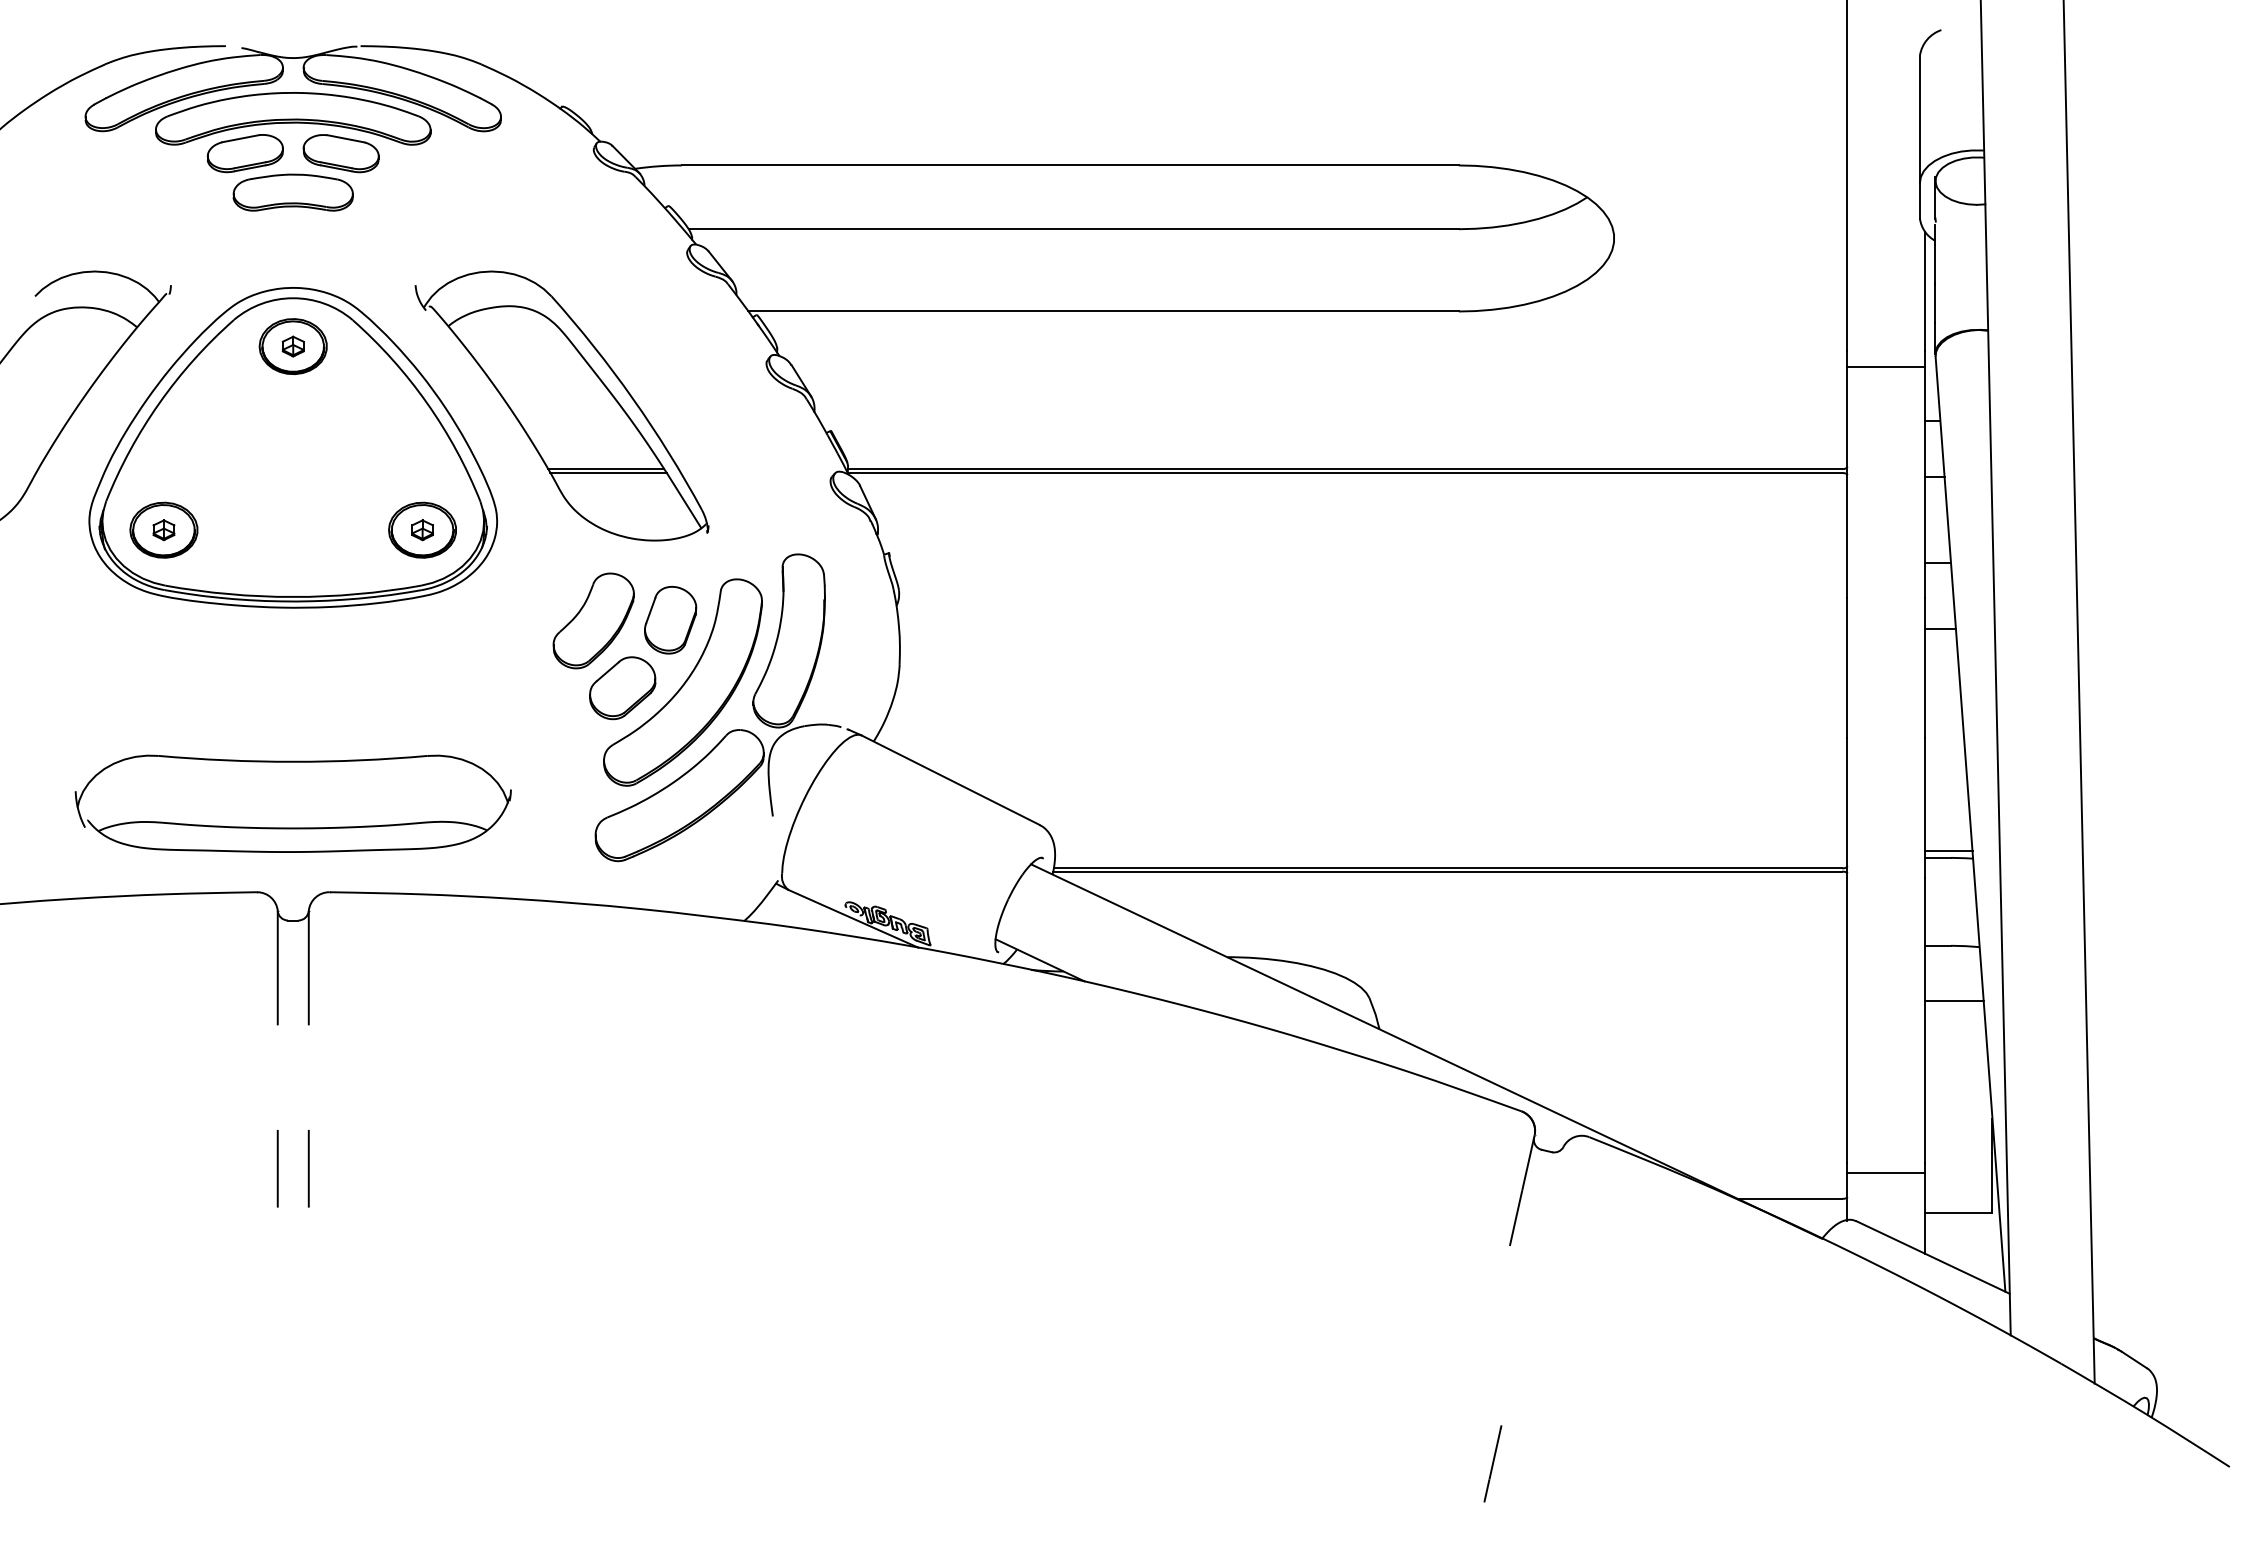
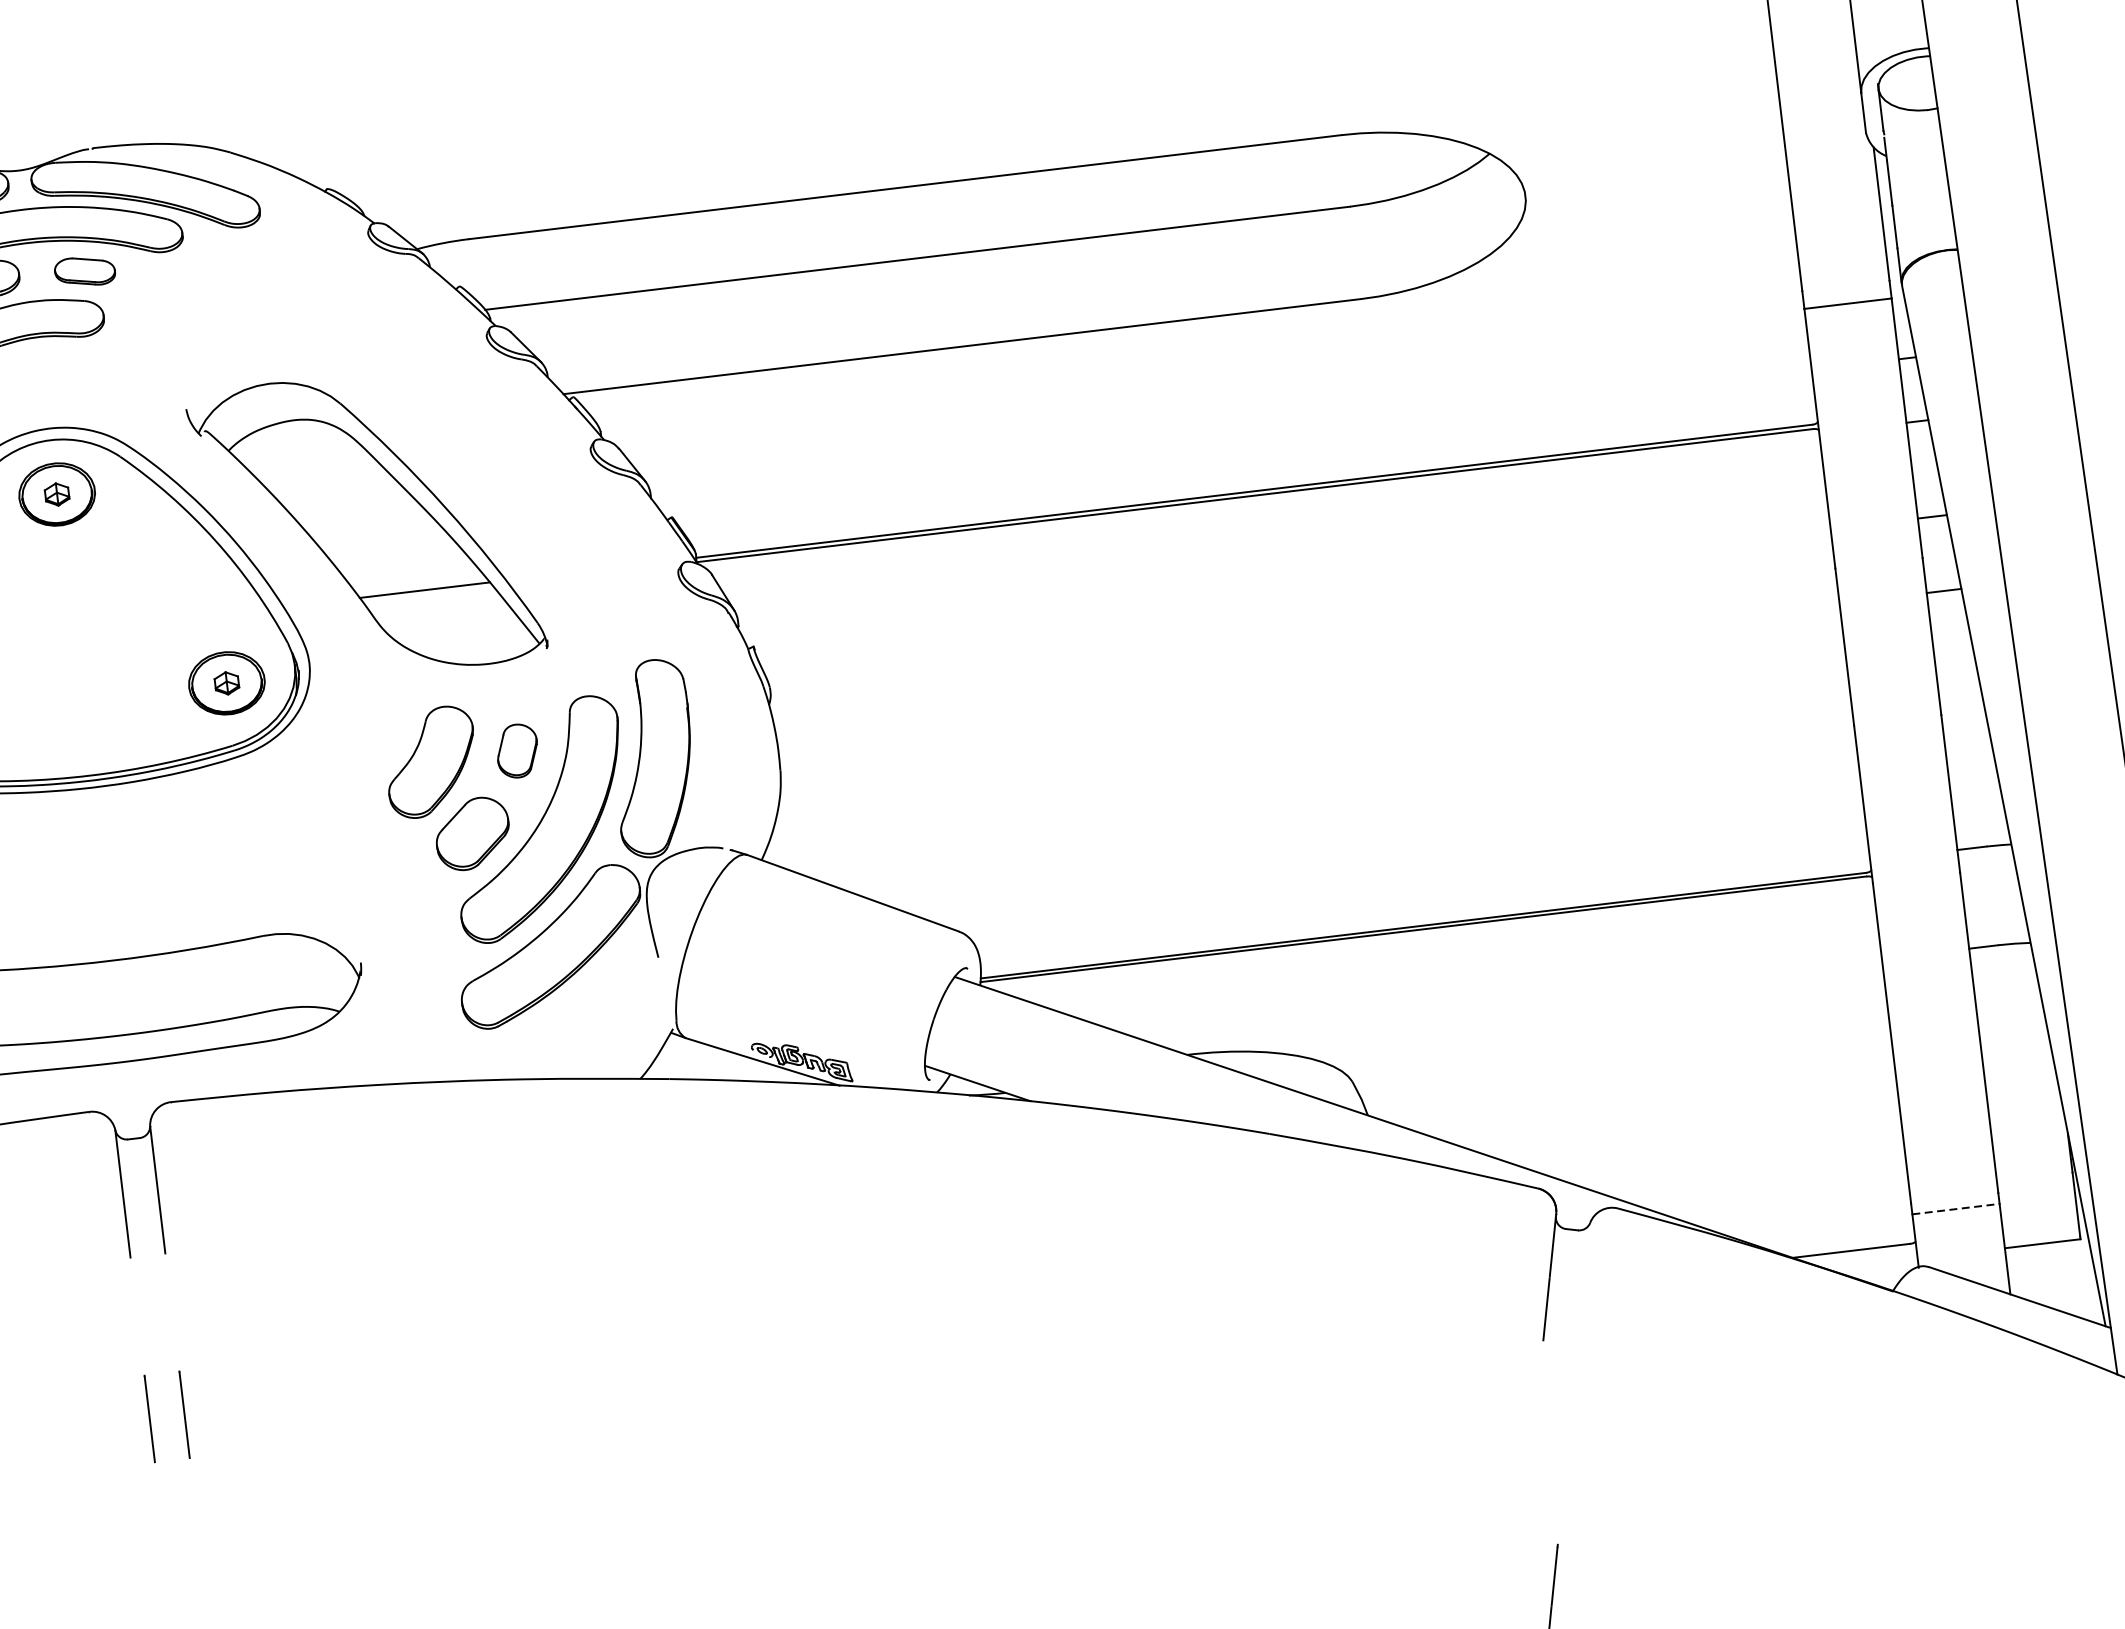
part: (340, 153) -> (84, 271), size x0.7
line: (608, 473) -> (428, 594), removed
part: (670, 619) -> (517, 750), size x0.7
line: (1948, 850) -> (1982, 838), removed
line: (1954, 1000) -> (2009, 1006), removed
line: (1886, 1173) -> (1956, 1209), solid -> dashed

